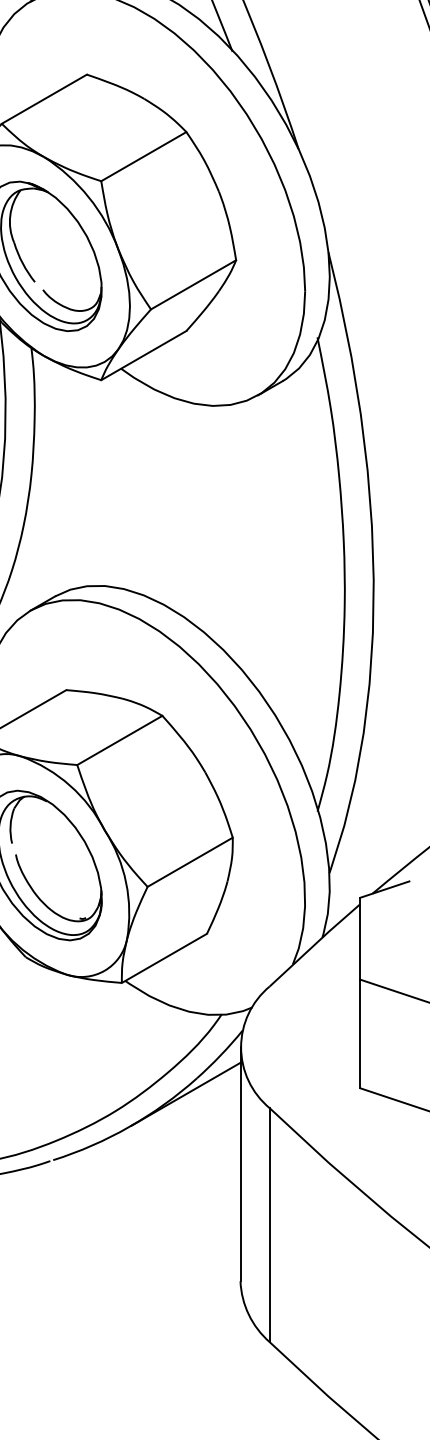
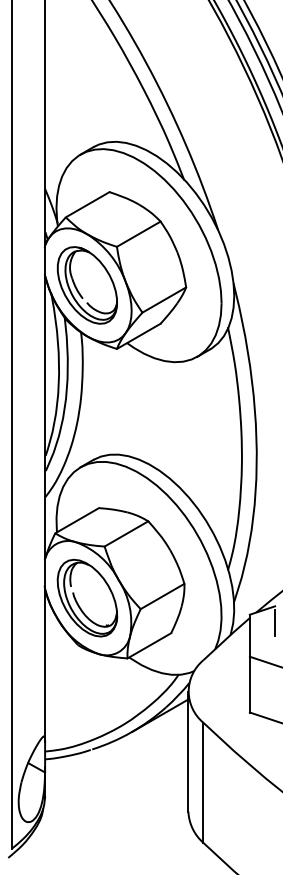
line: (408, 912) -> (274, 622), added

